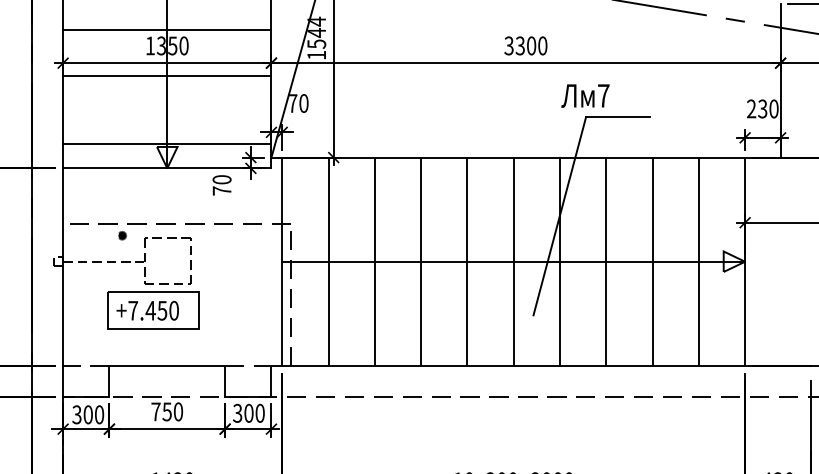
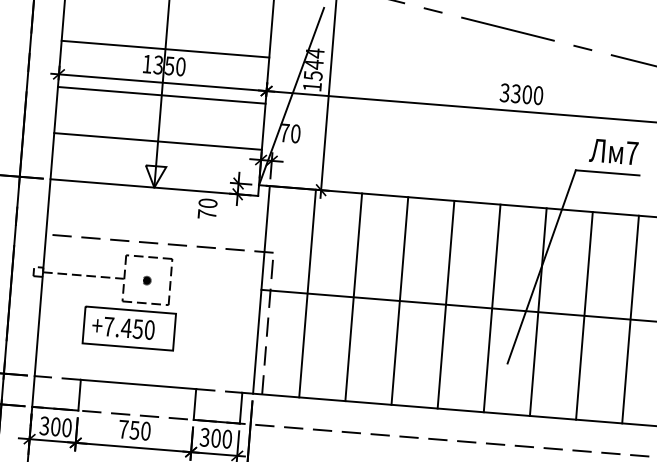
text: (585, 95) -> (613, 151), moved
line: (167, 144) -> (158, 141), moved
part: (122, 235) -> (147, 280), moved

